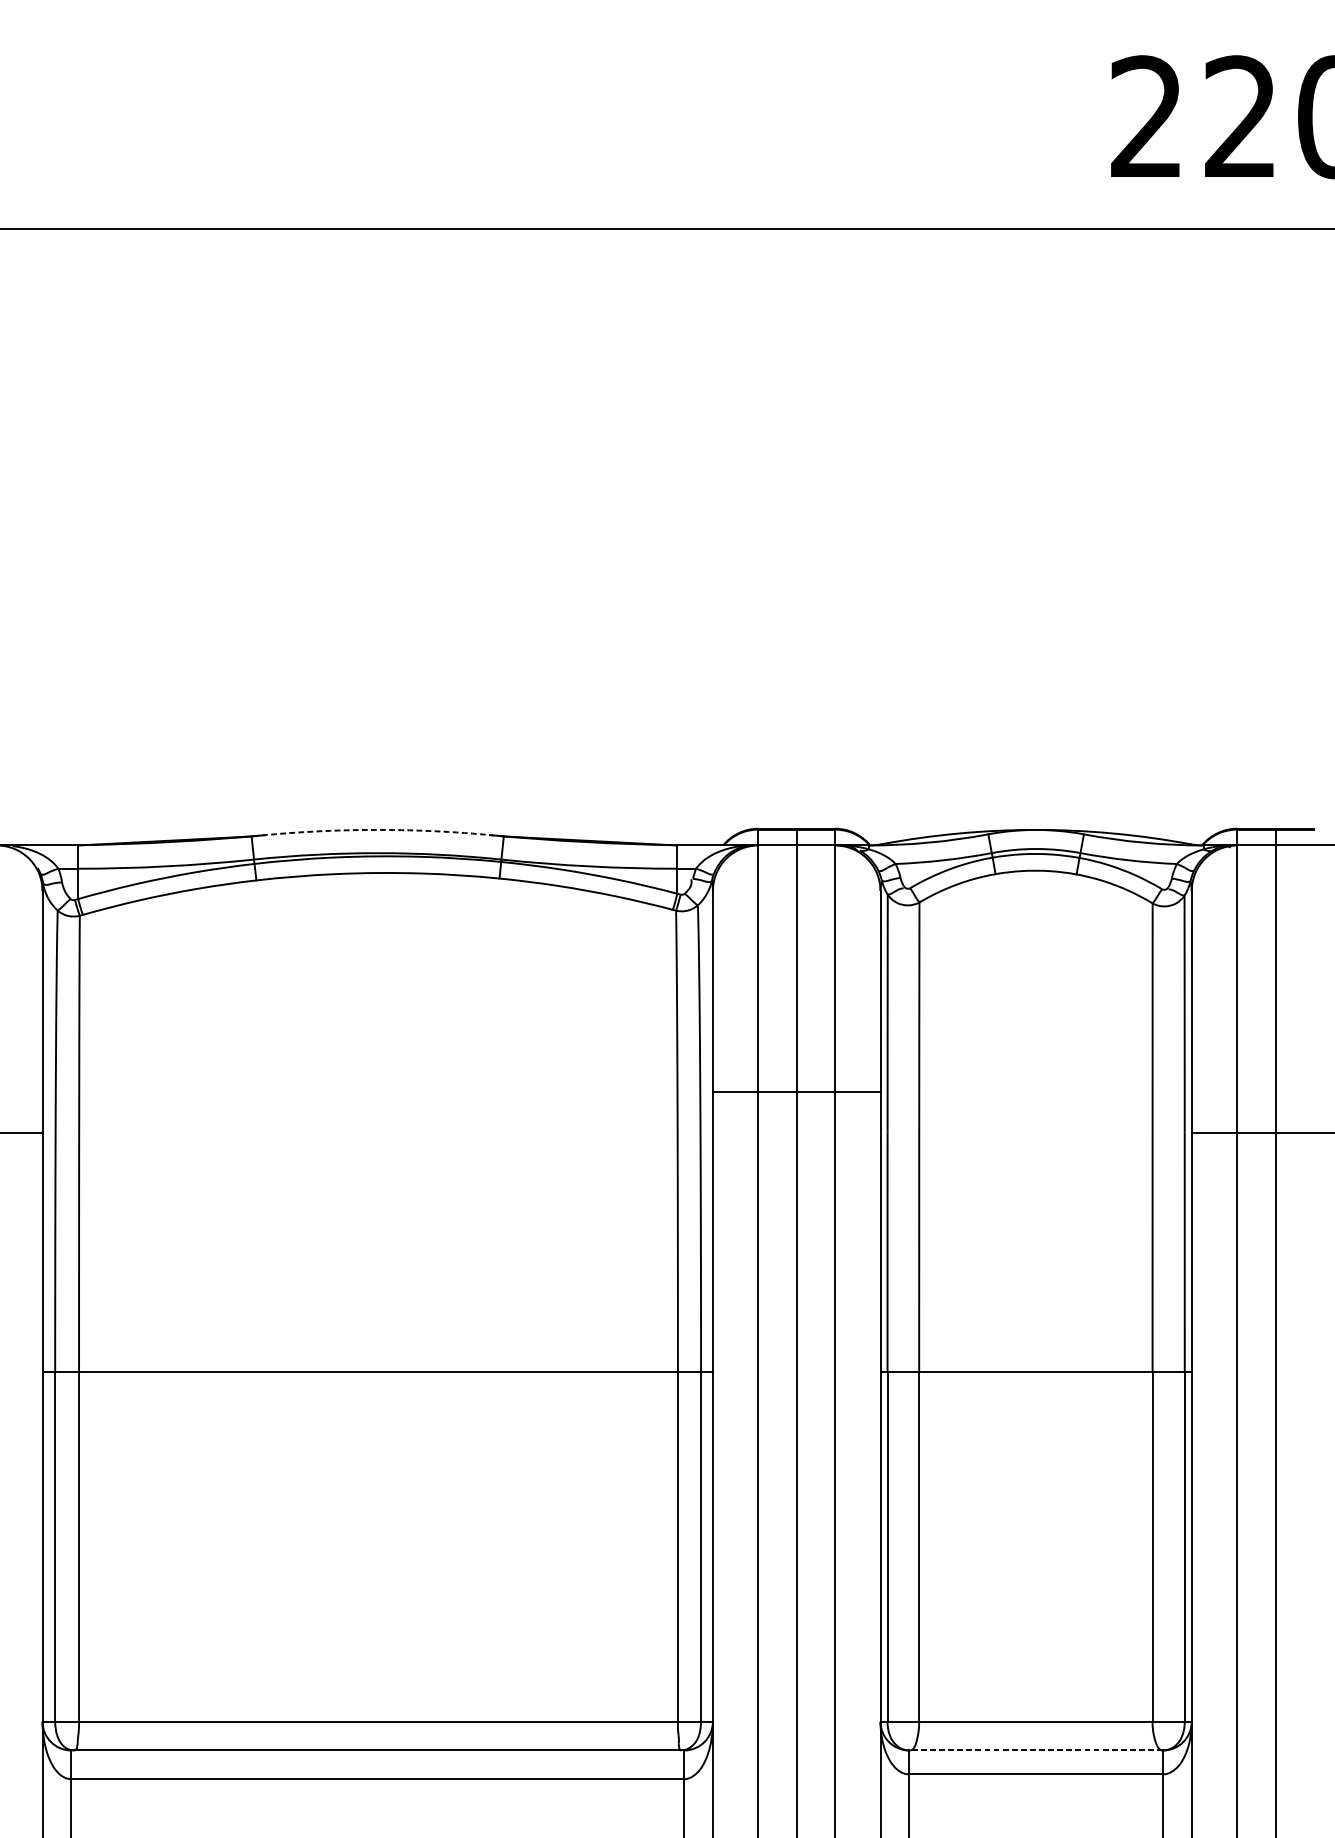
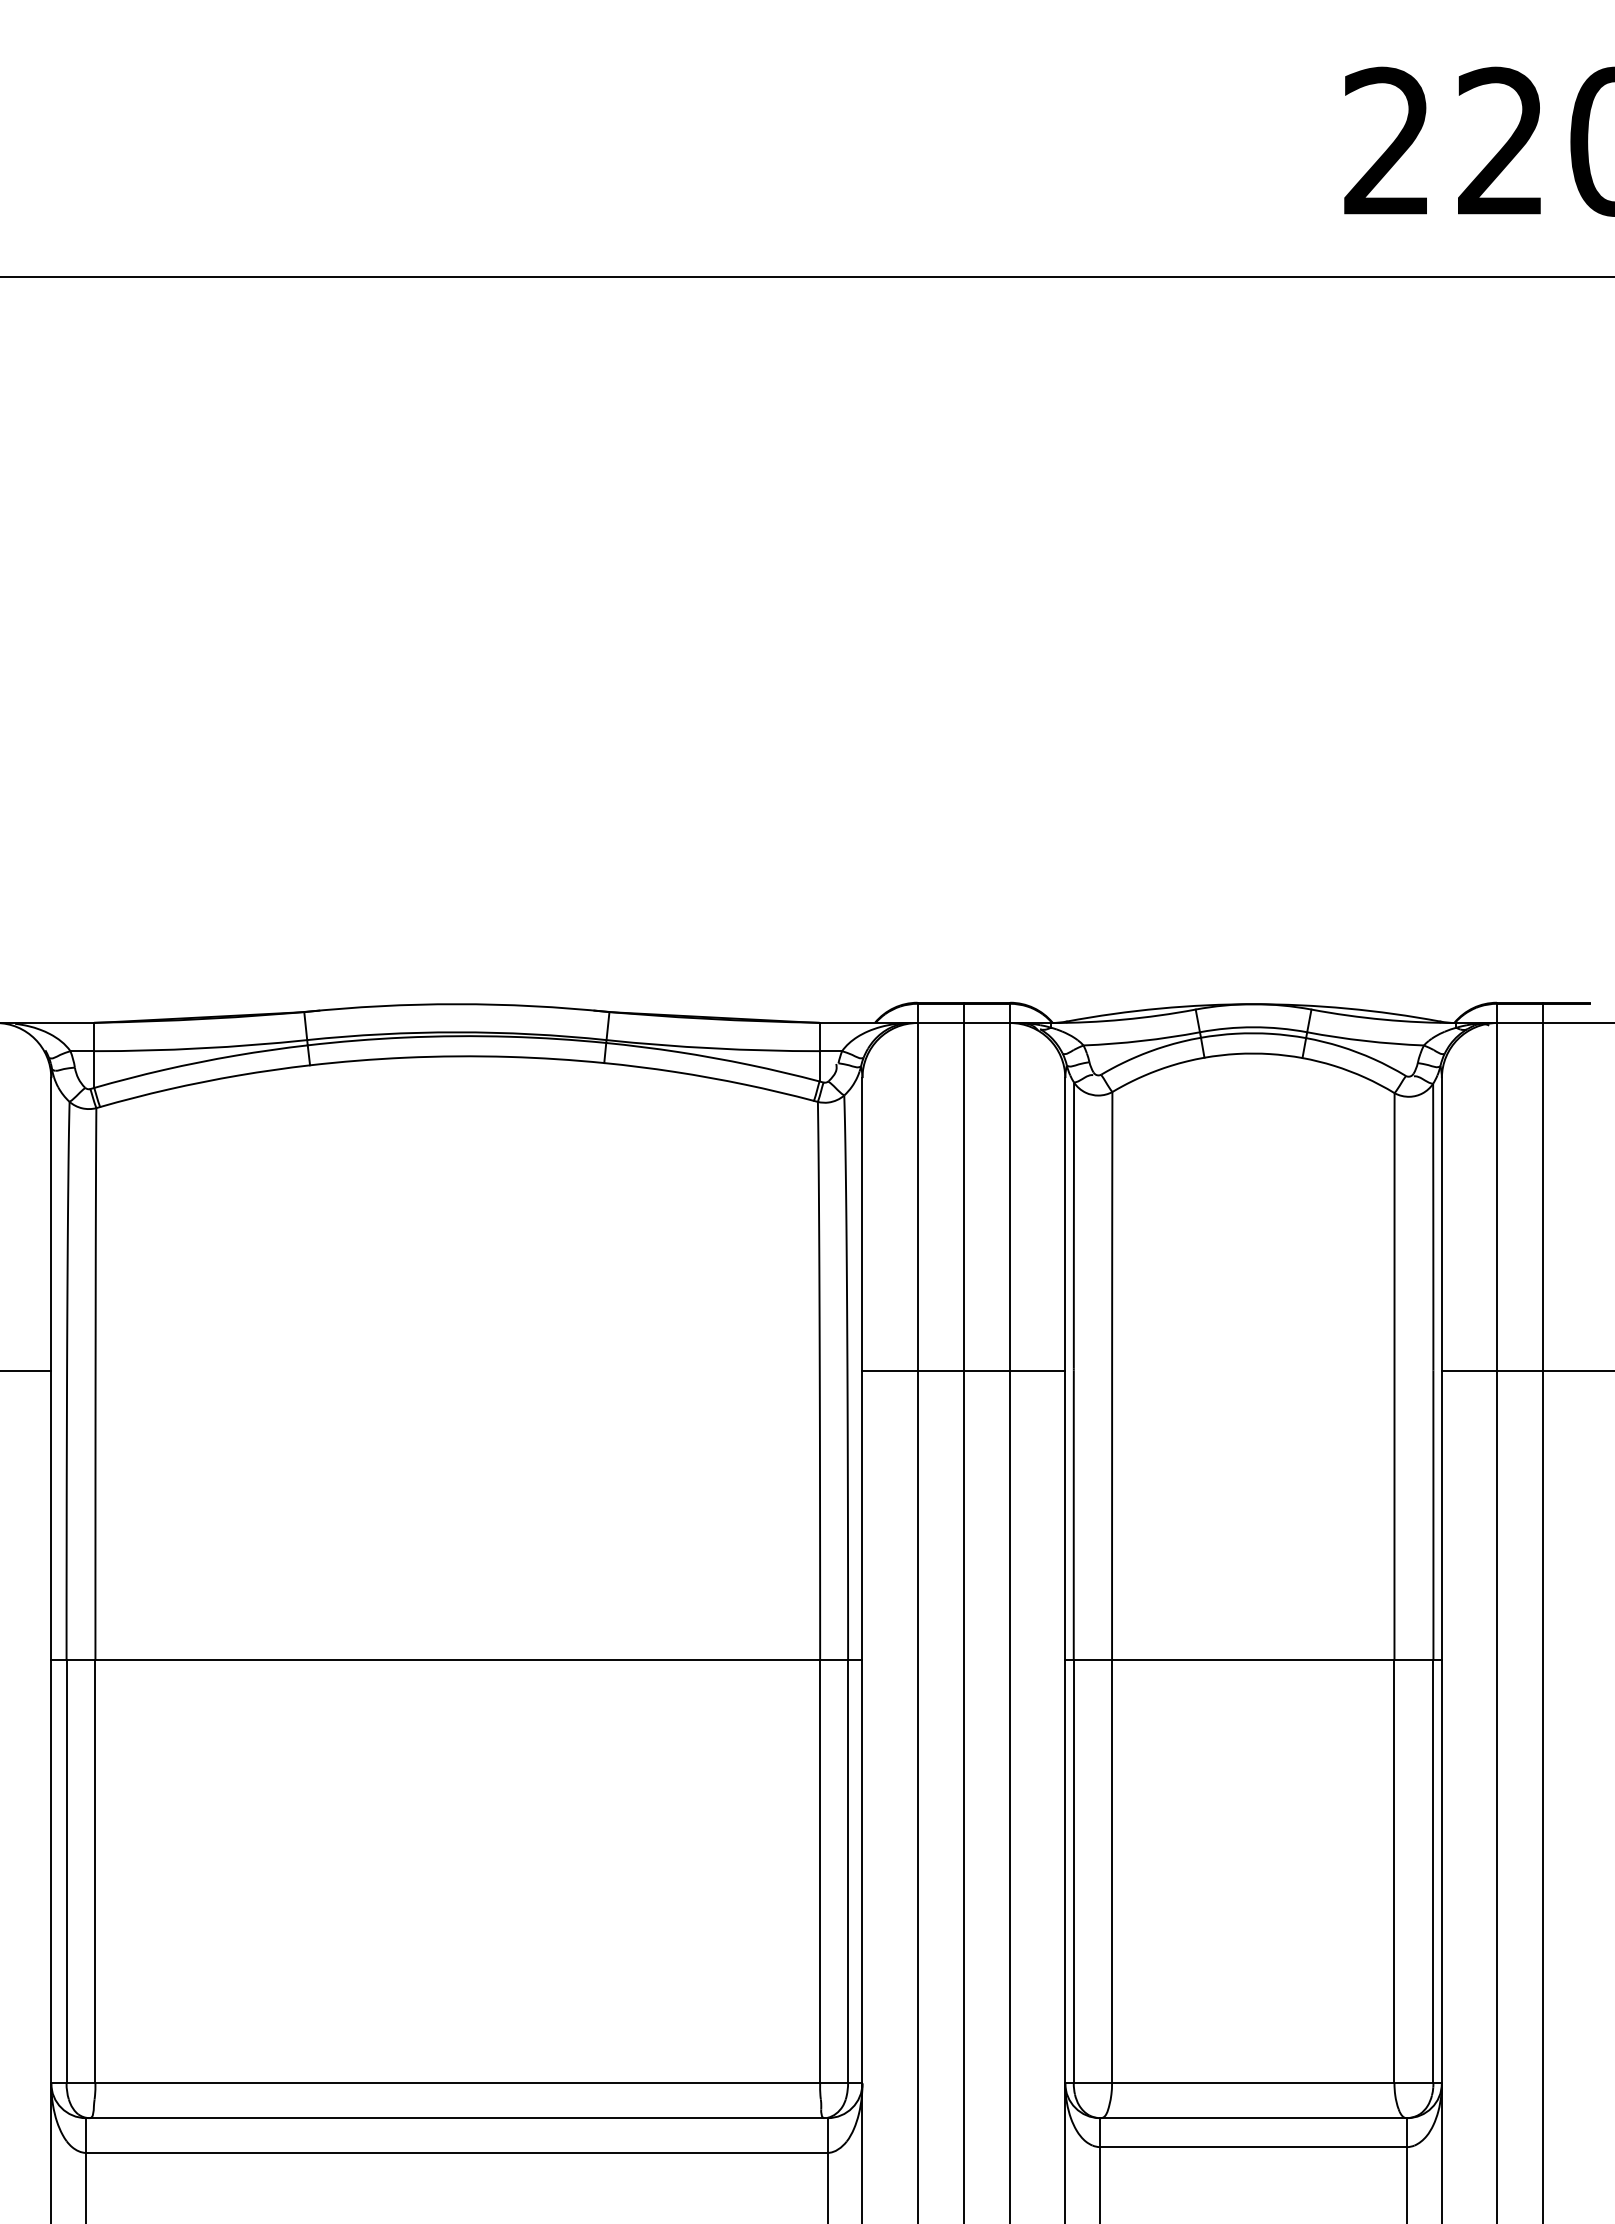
arc: (377, 830) -> (456, 1004), dashed -> solid
line: (796, 1092) -> (963, 1370), moved
line: (1036, 1750) -> (1253, 2118), dashed -> solid

